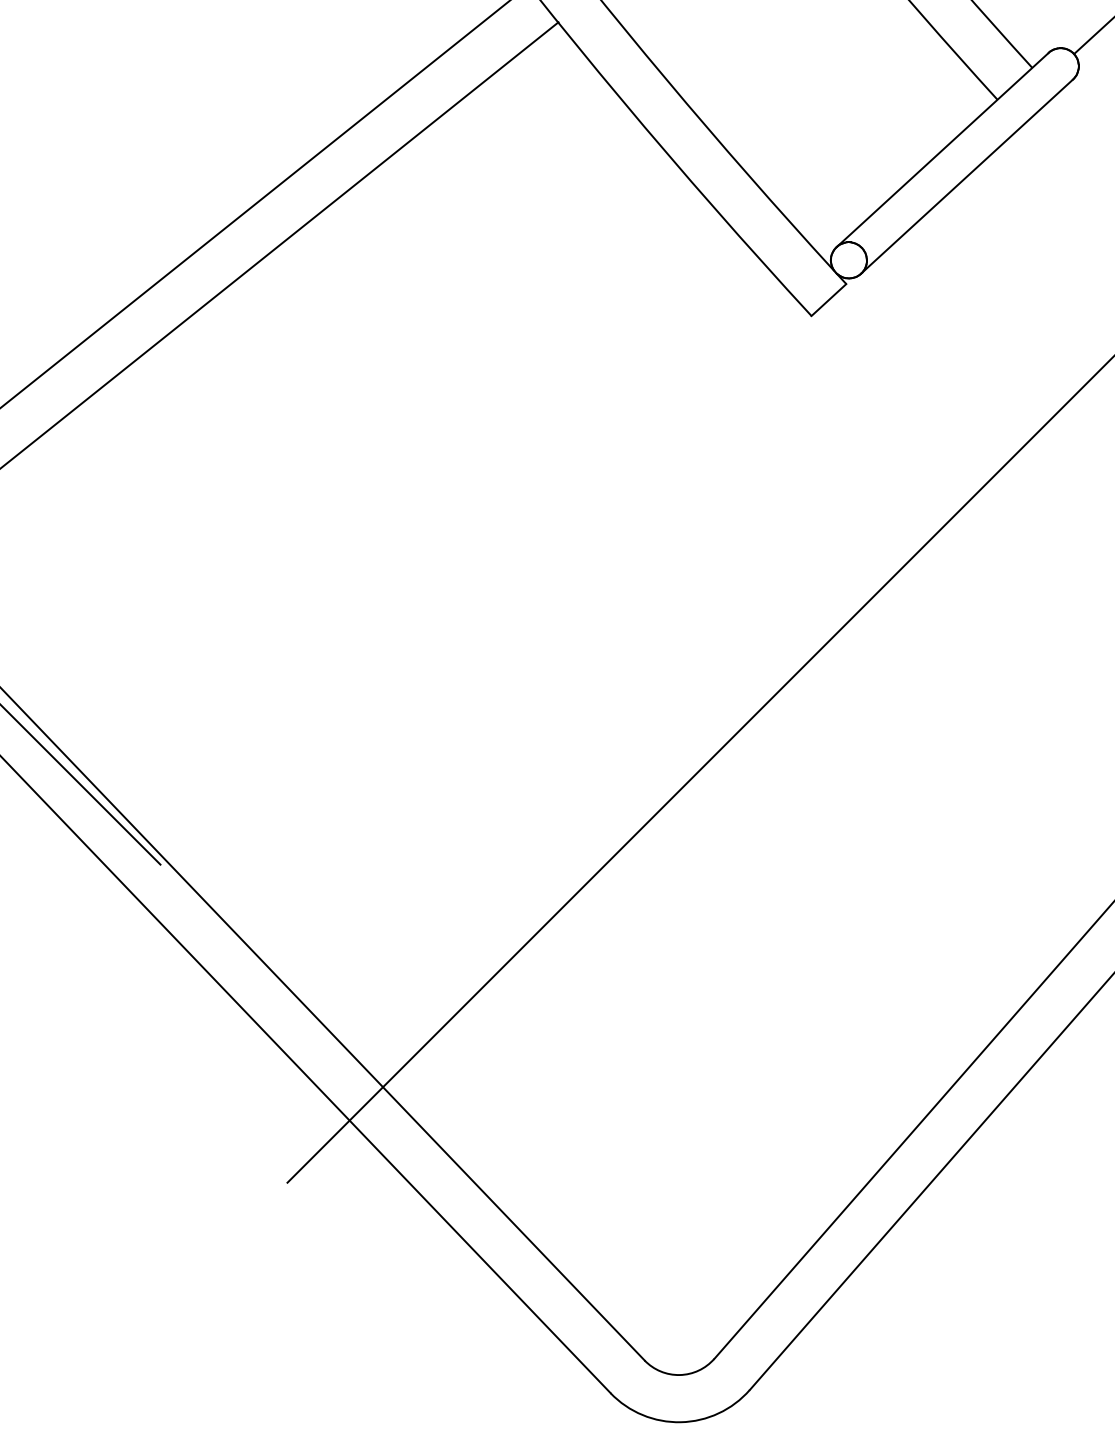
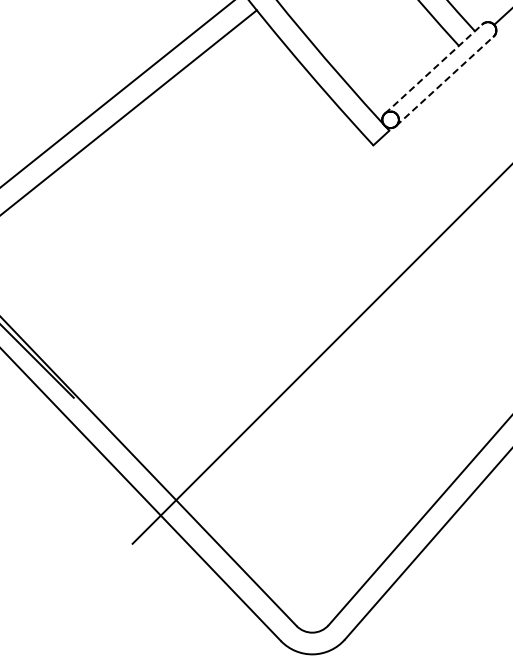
line: (944, 148) -> (434, 68), solid -> dashed
line: (968, 174) -> (445, 80), solid -> dashed

